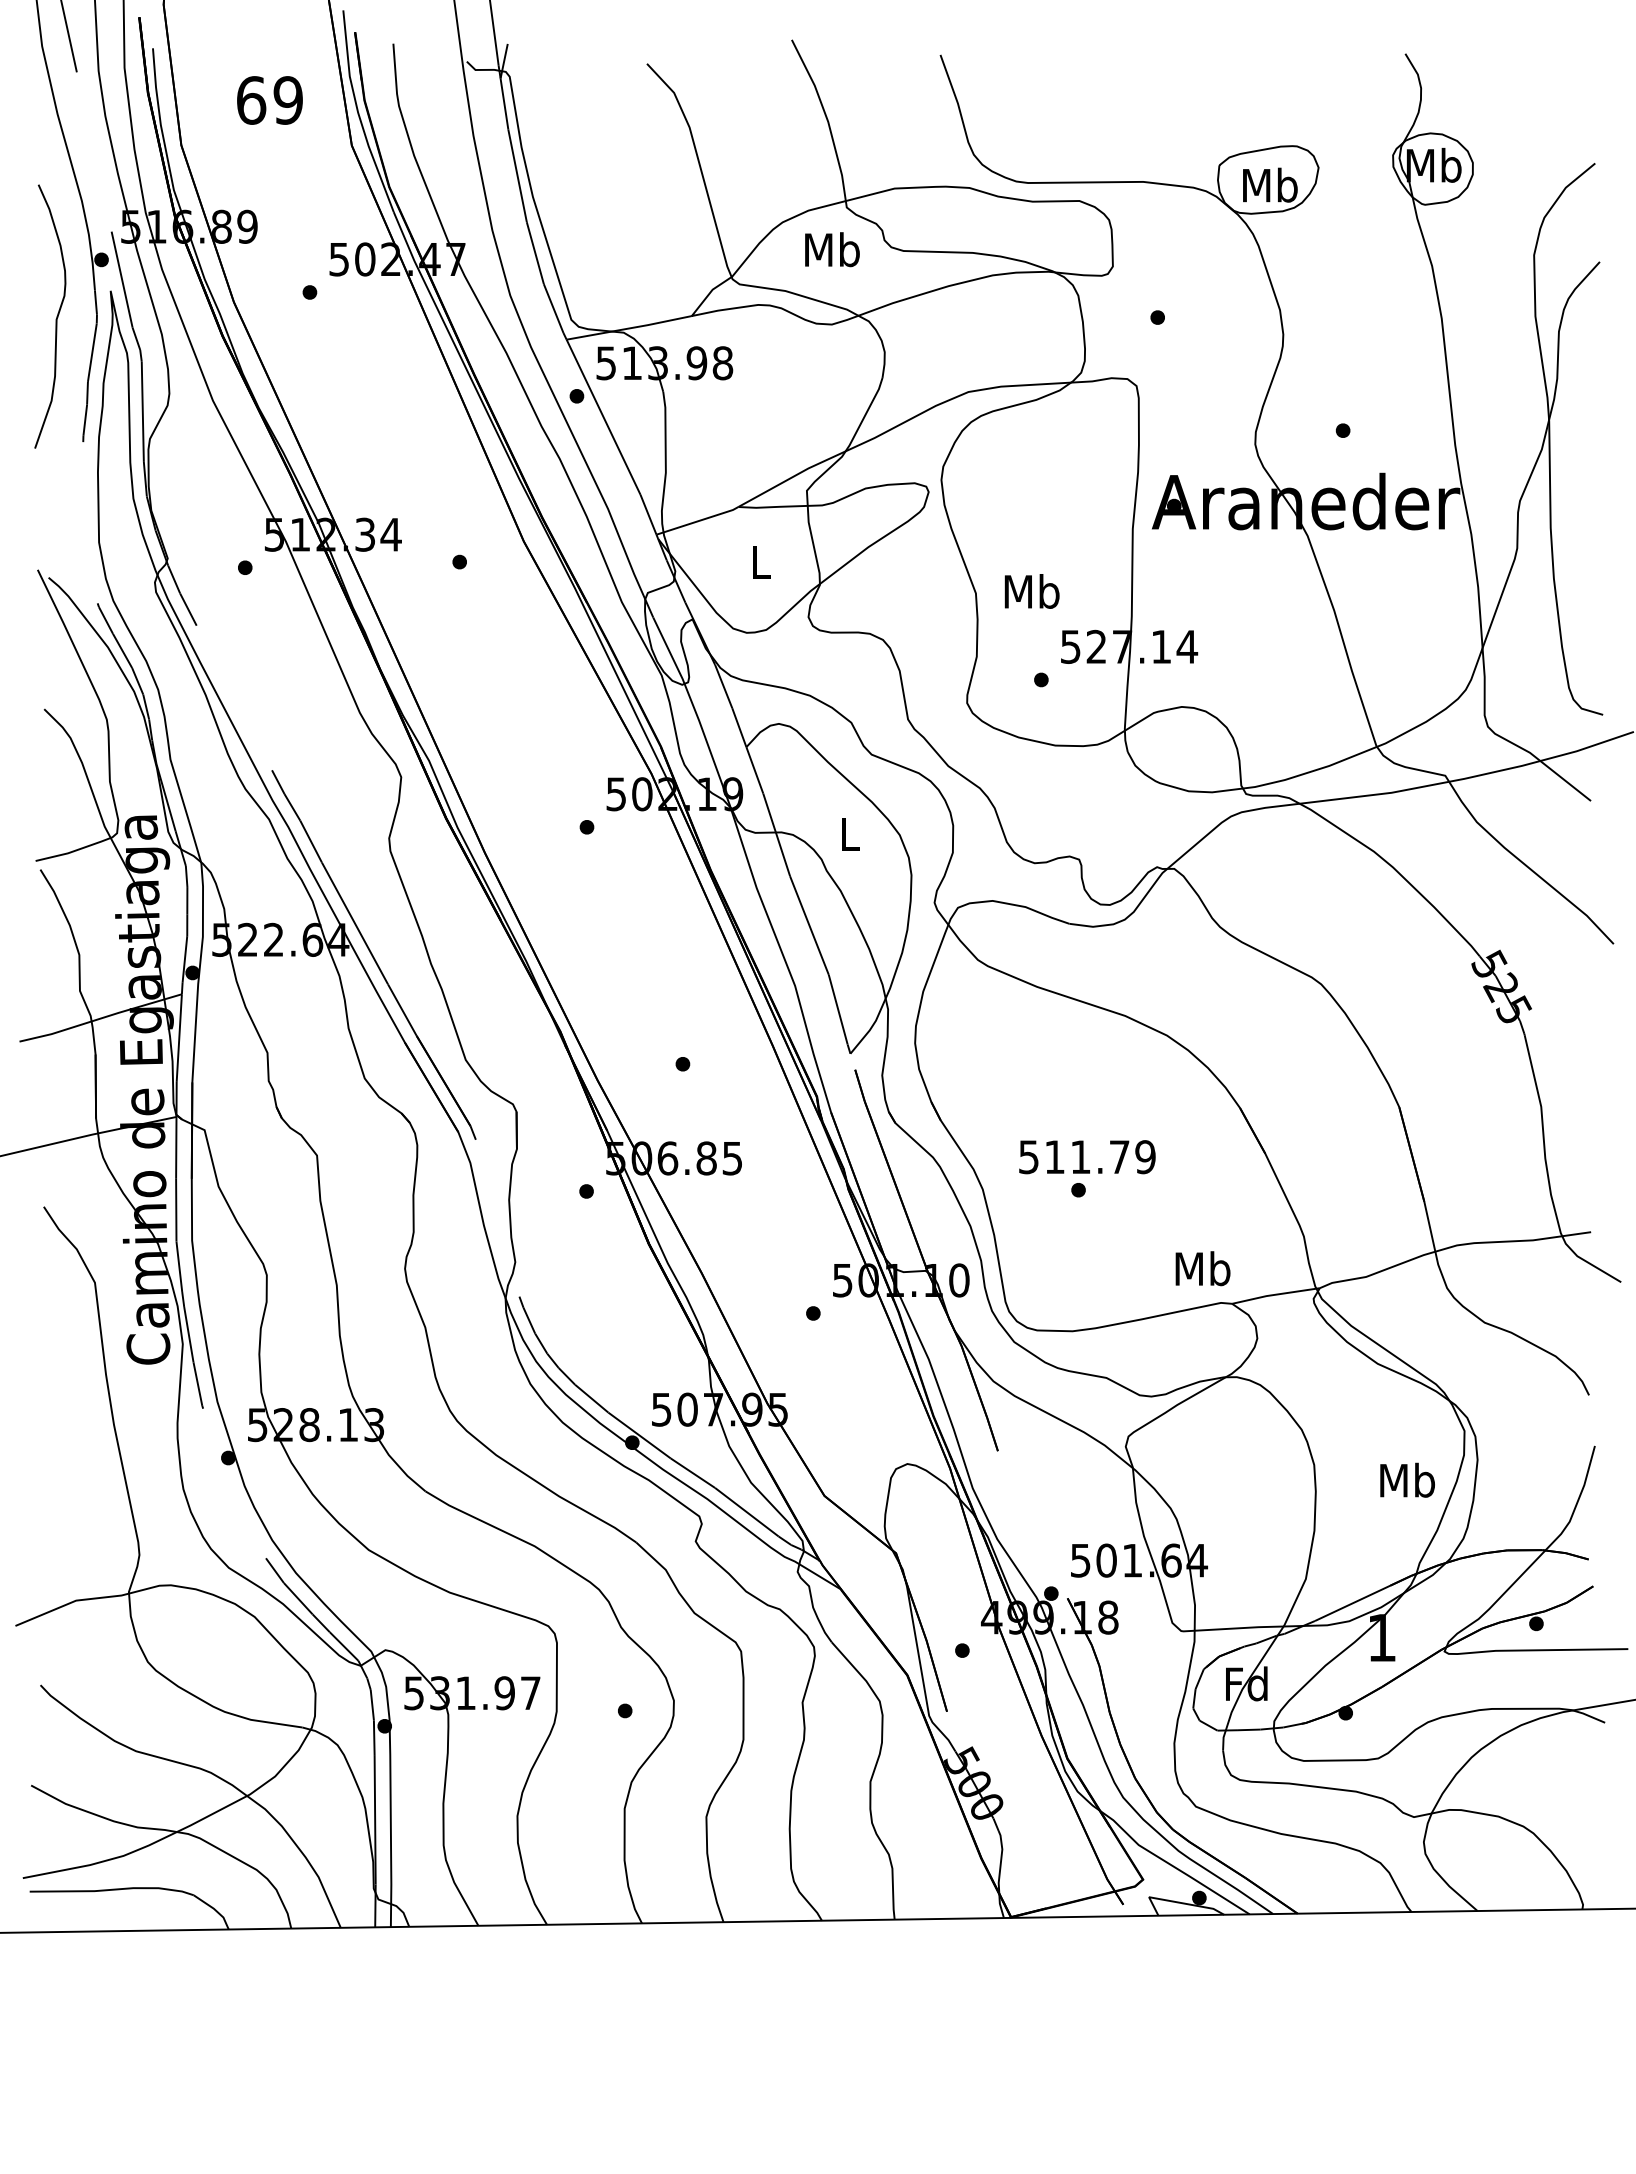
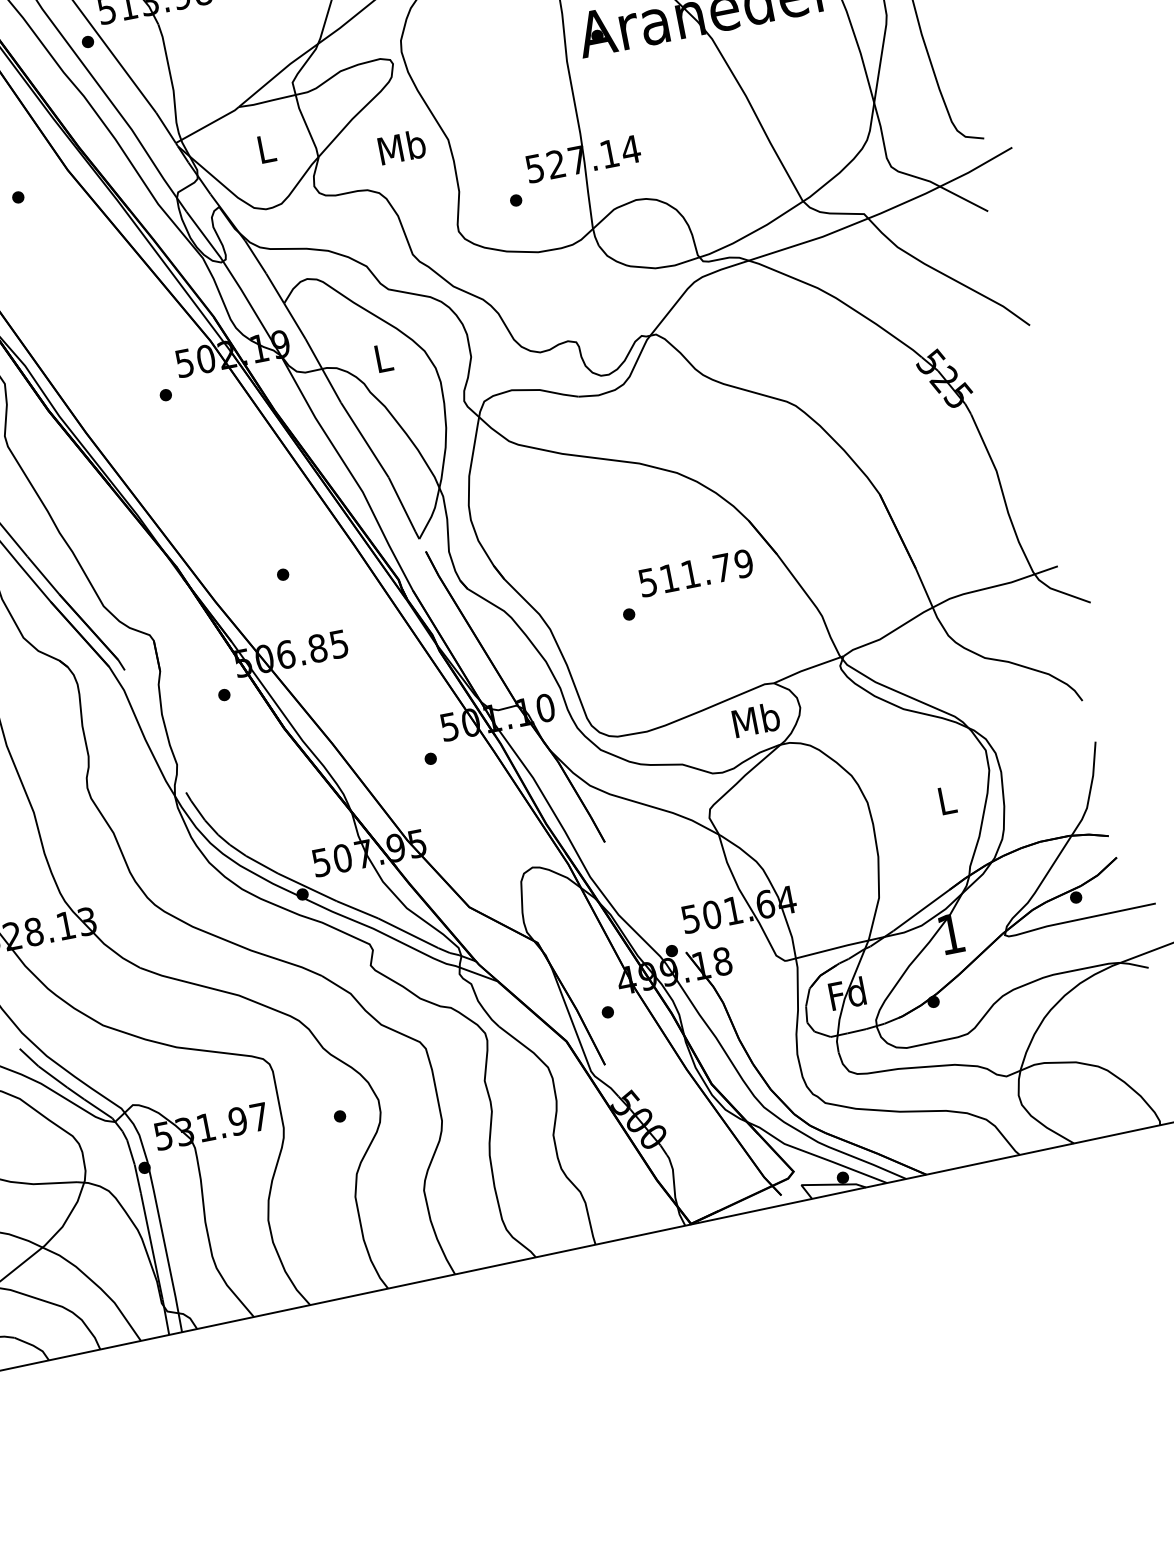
text: (1031, 591) -> (401, 147), moved
text: (1087, 1157) -> (696, 573), moved
text: (1202, 1268) -> (755, 719), moved
text: (1407, 1479) -> (946, 799), Mb -> L

